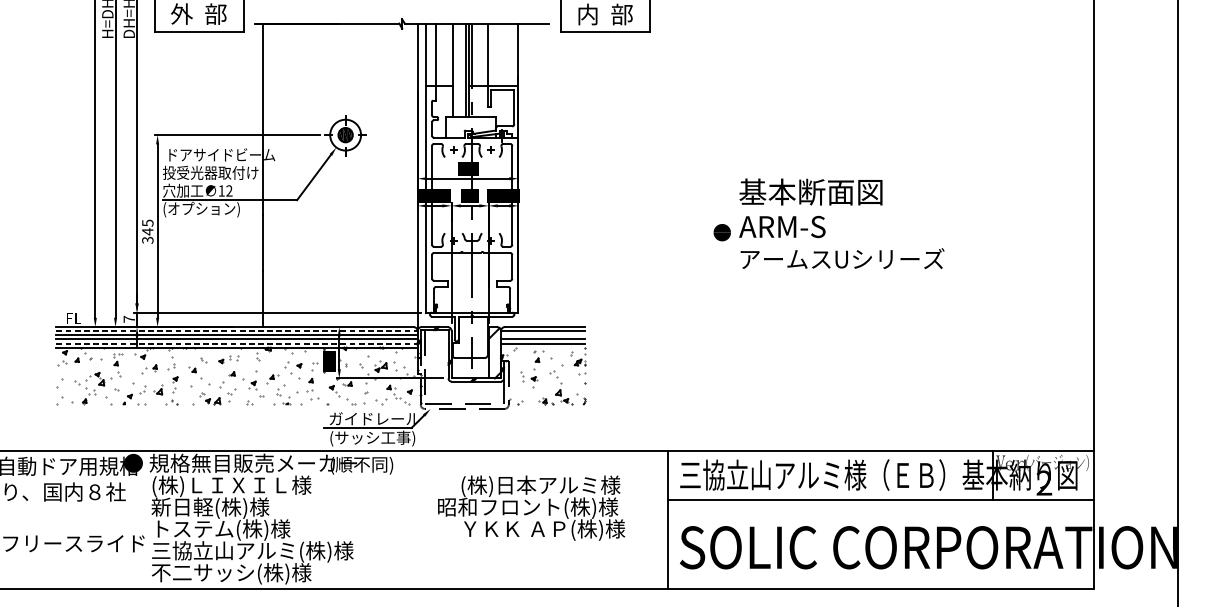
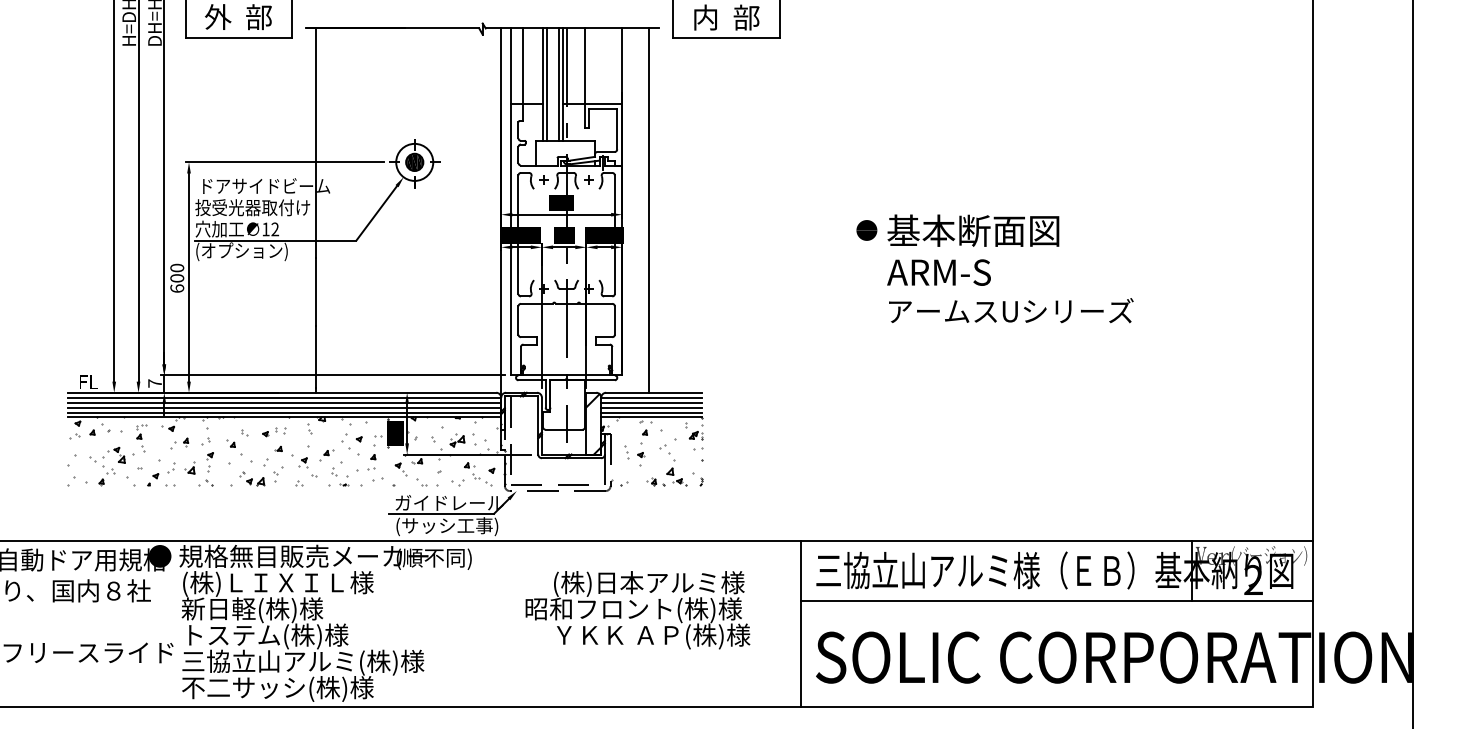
line: (455, 70) -> (546, 84), added
line: (541, 175) -> (649, 210), added
text: (148, 231) -> (177, 277), 345 -> 600
part: (721, 232) -> (866, 230), moved
line: (237, 330) -> (284, 397), dashed -> solid
line: (542, 335) -> (651, 402), added
line: (237, 343) -> (284, 412), dashed -> solid
line: (542, 347) -> (651, 417), added

